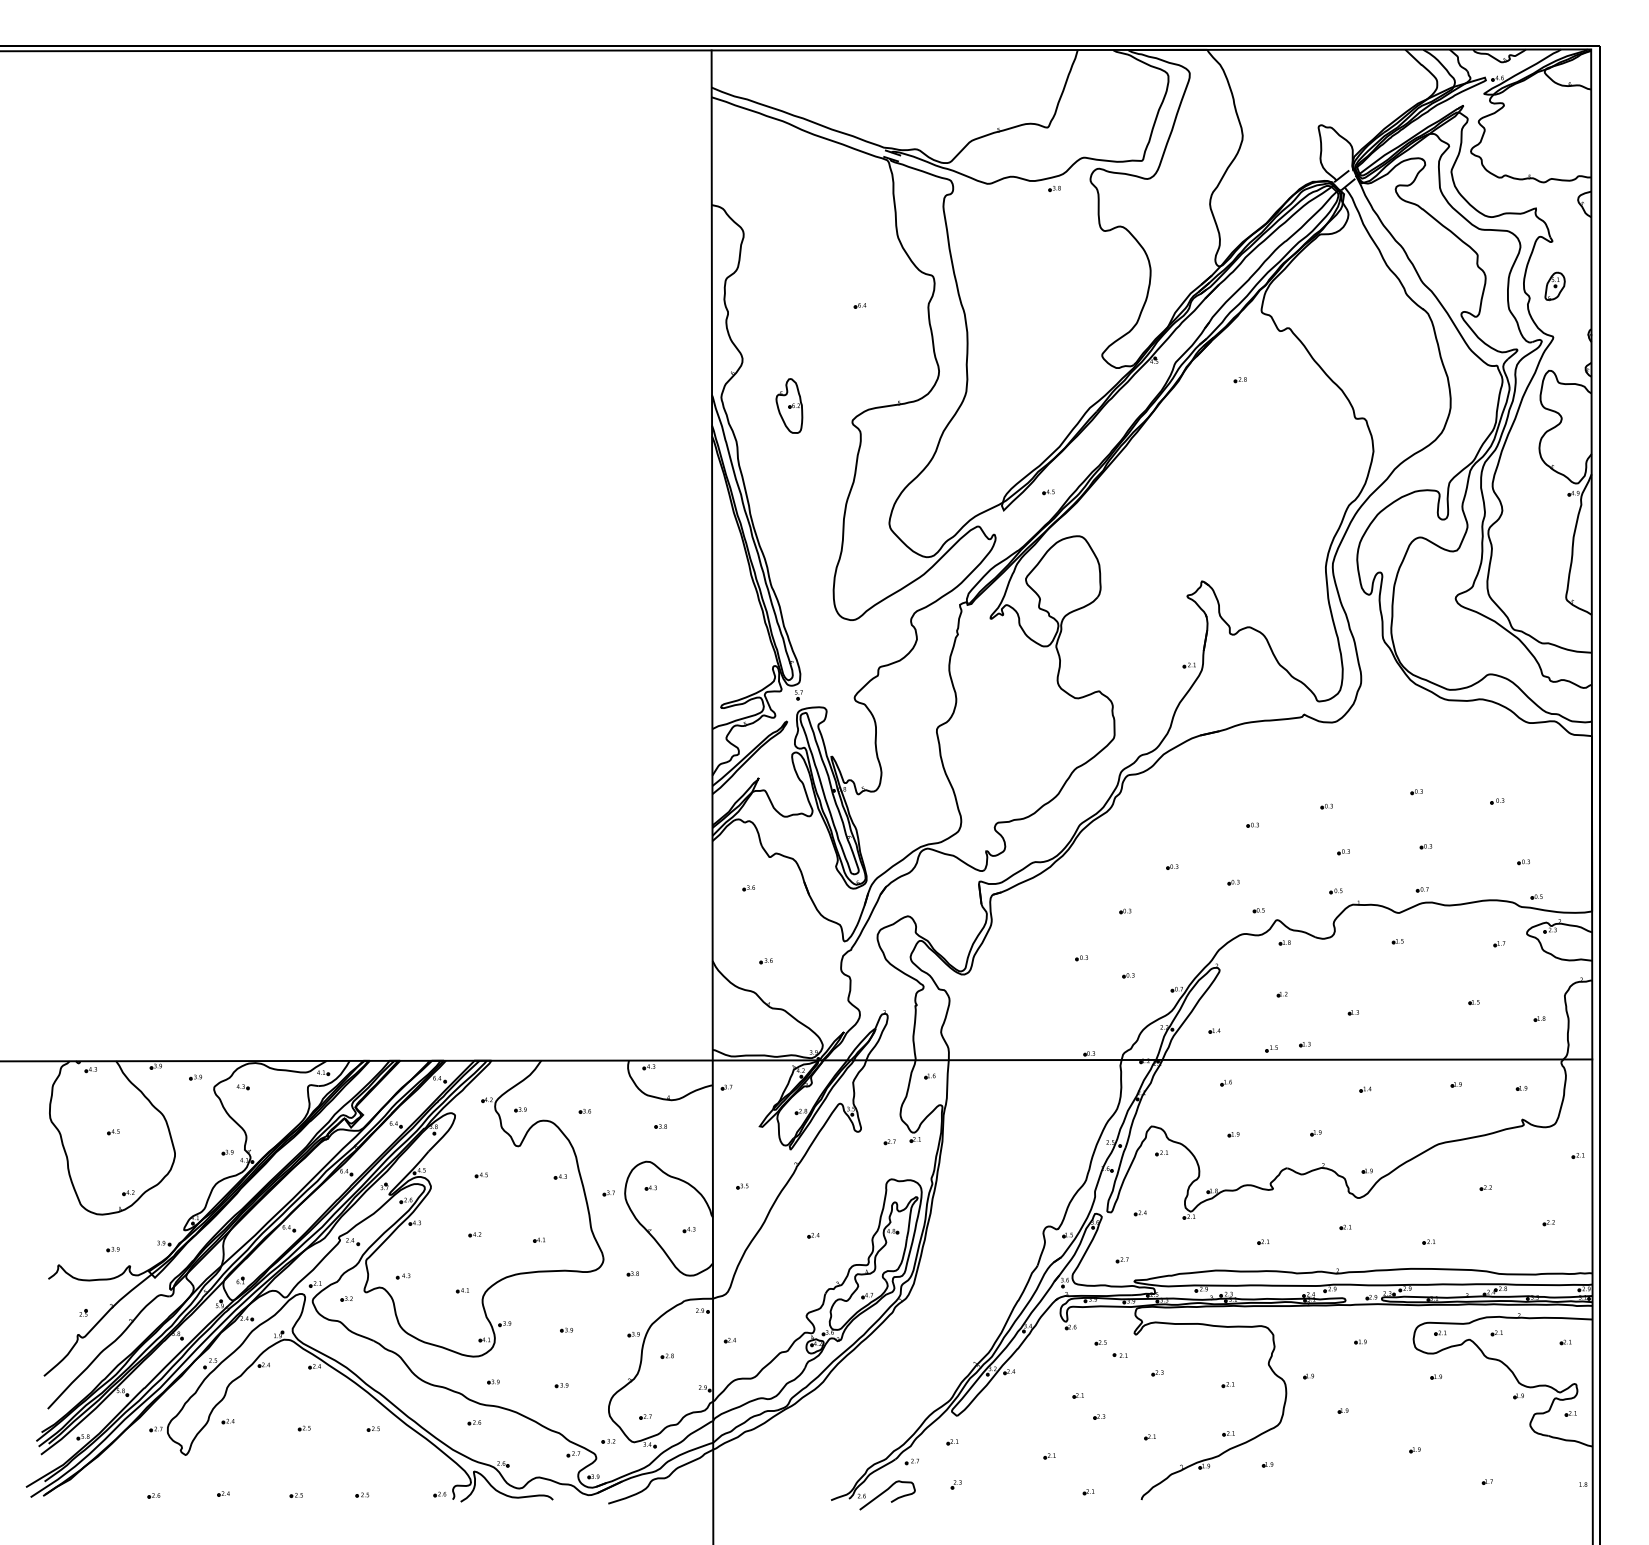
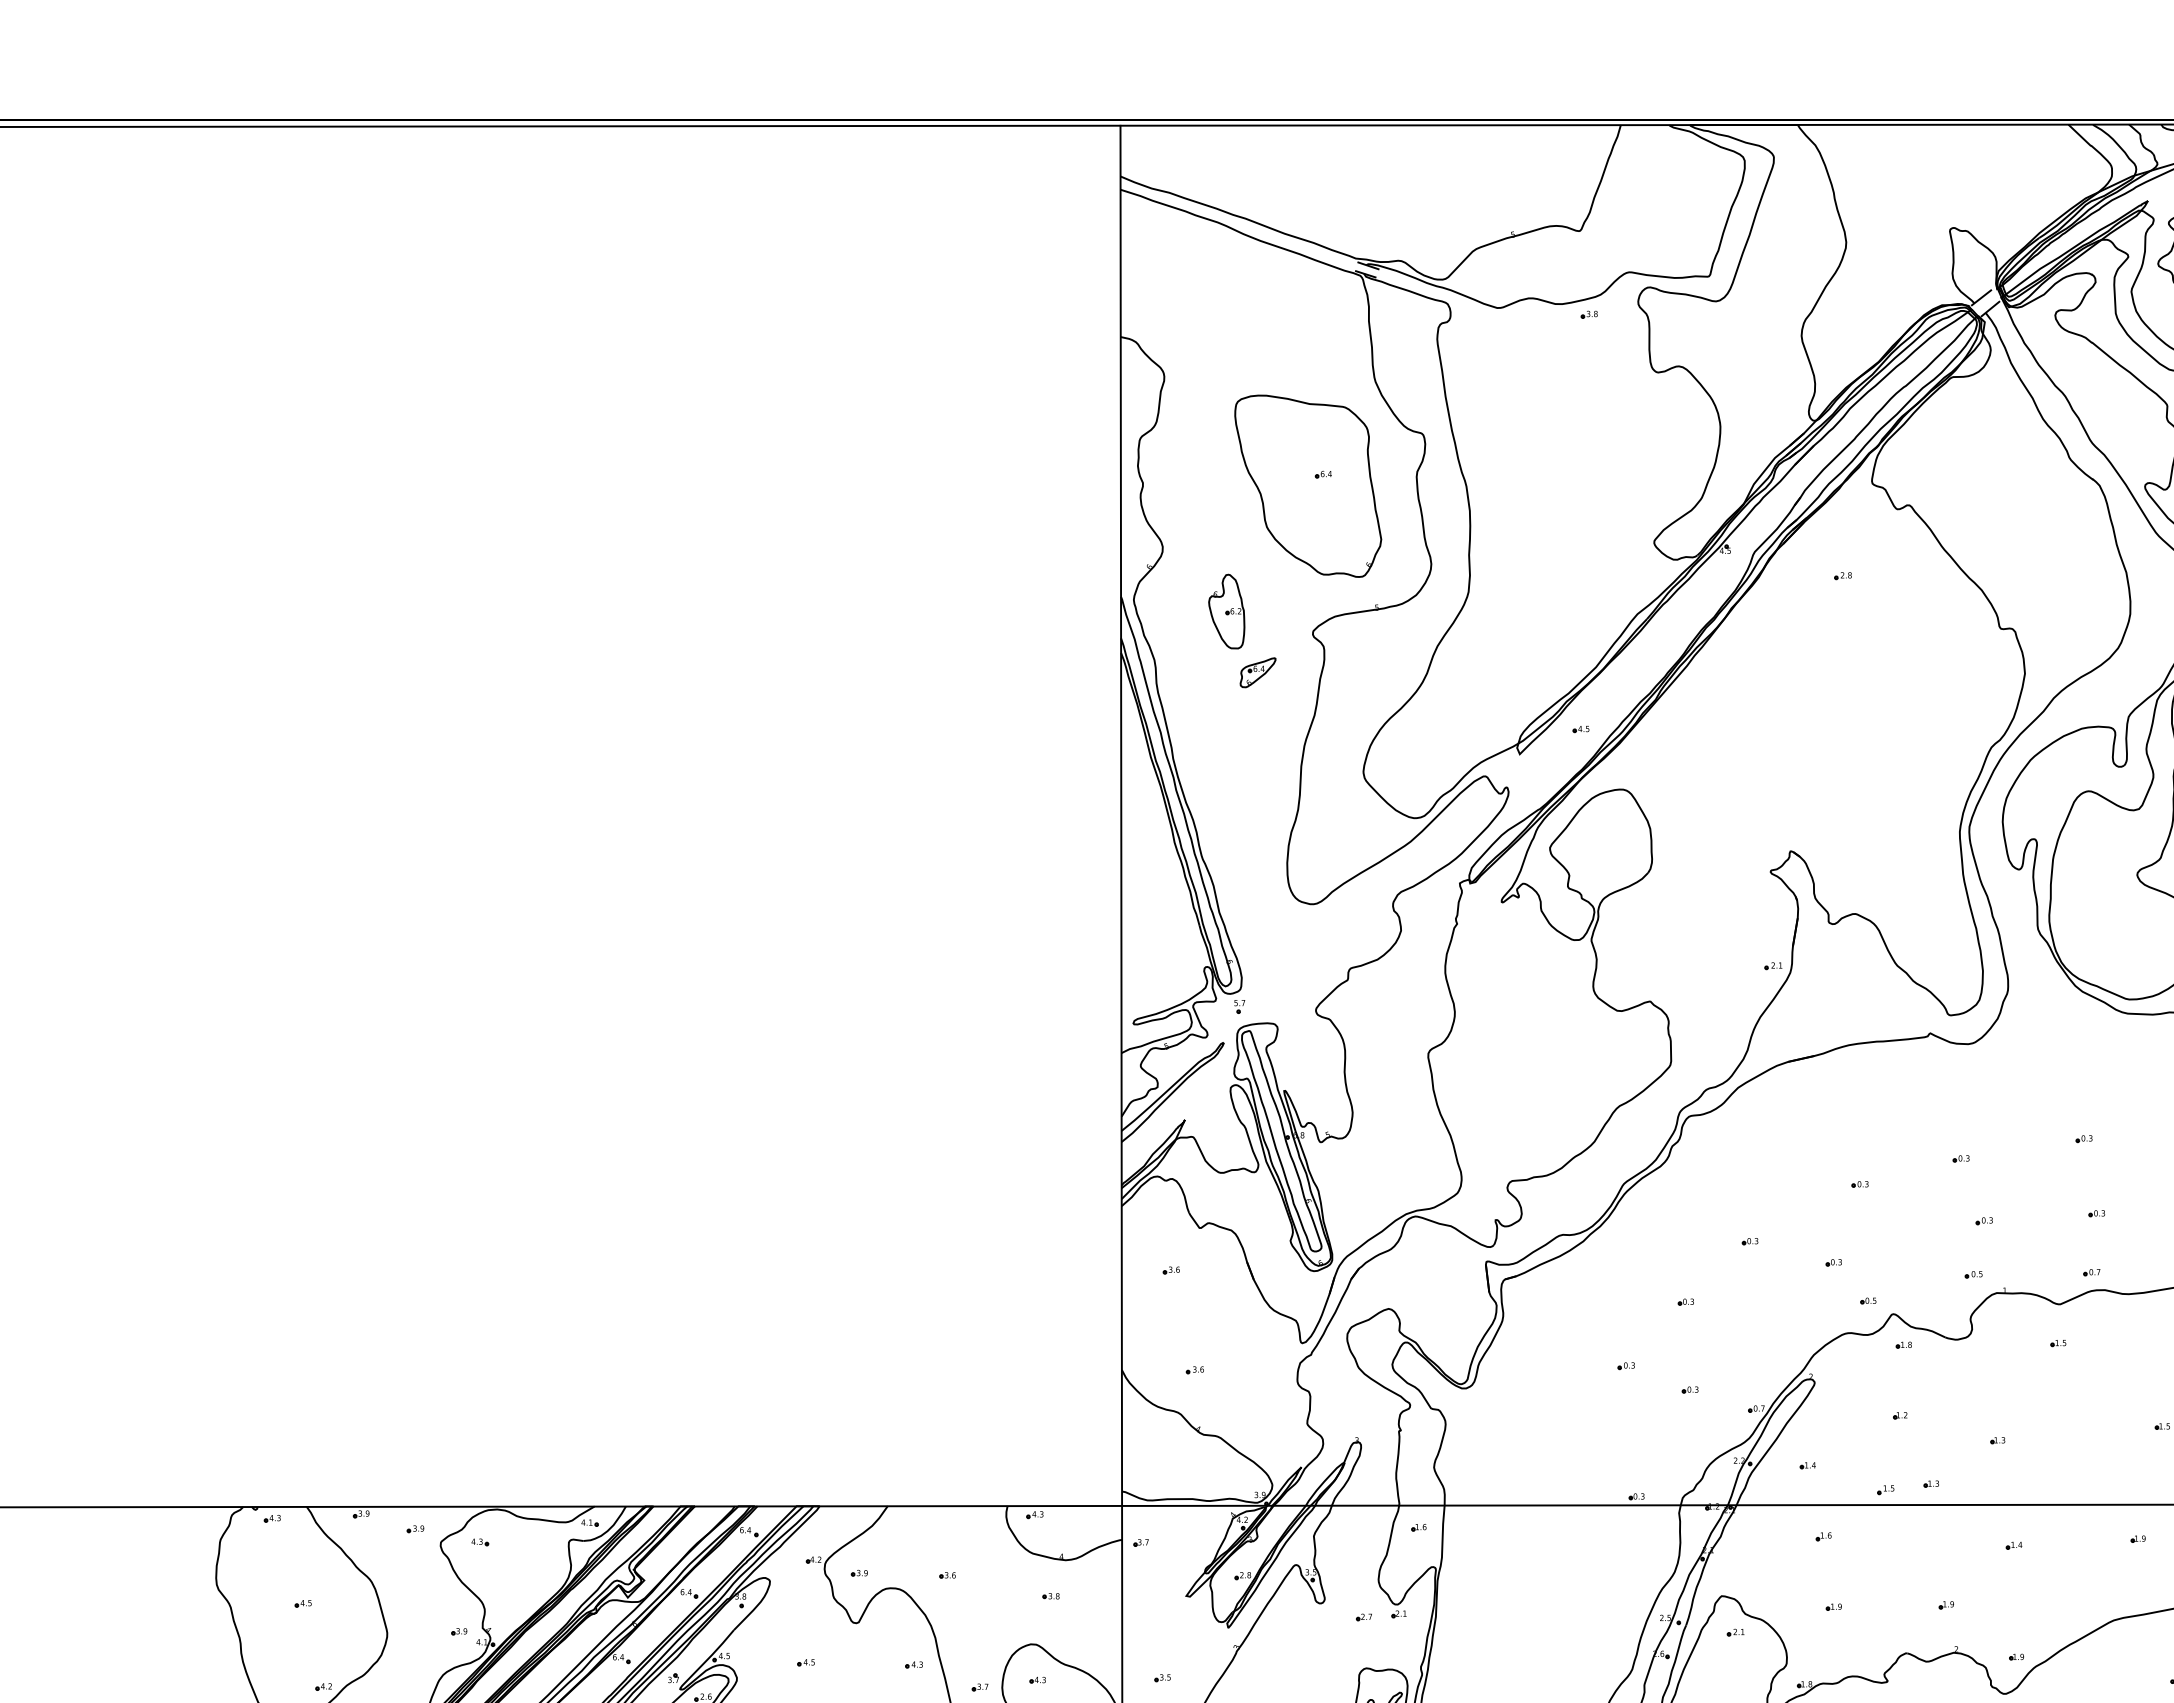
part: (848, 314) -> (1307, 486), added
part: (811, 450) -> (1256, 672), added

